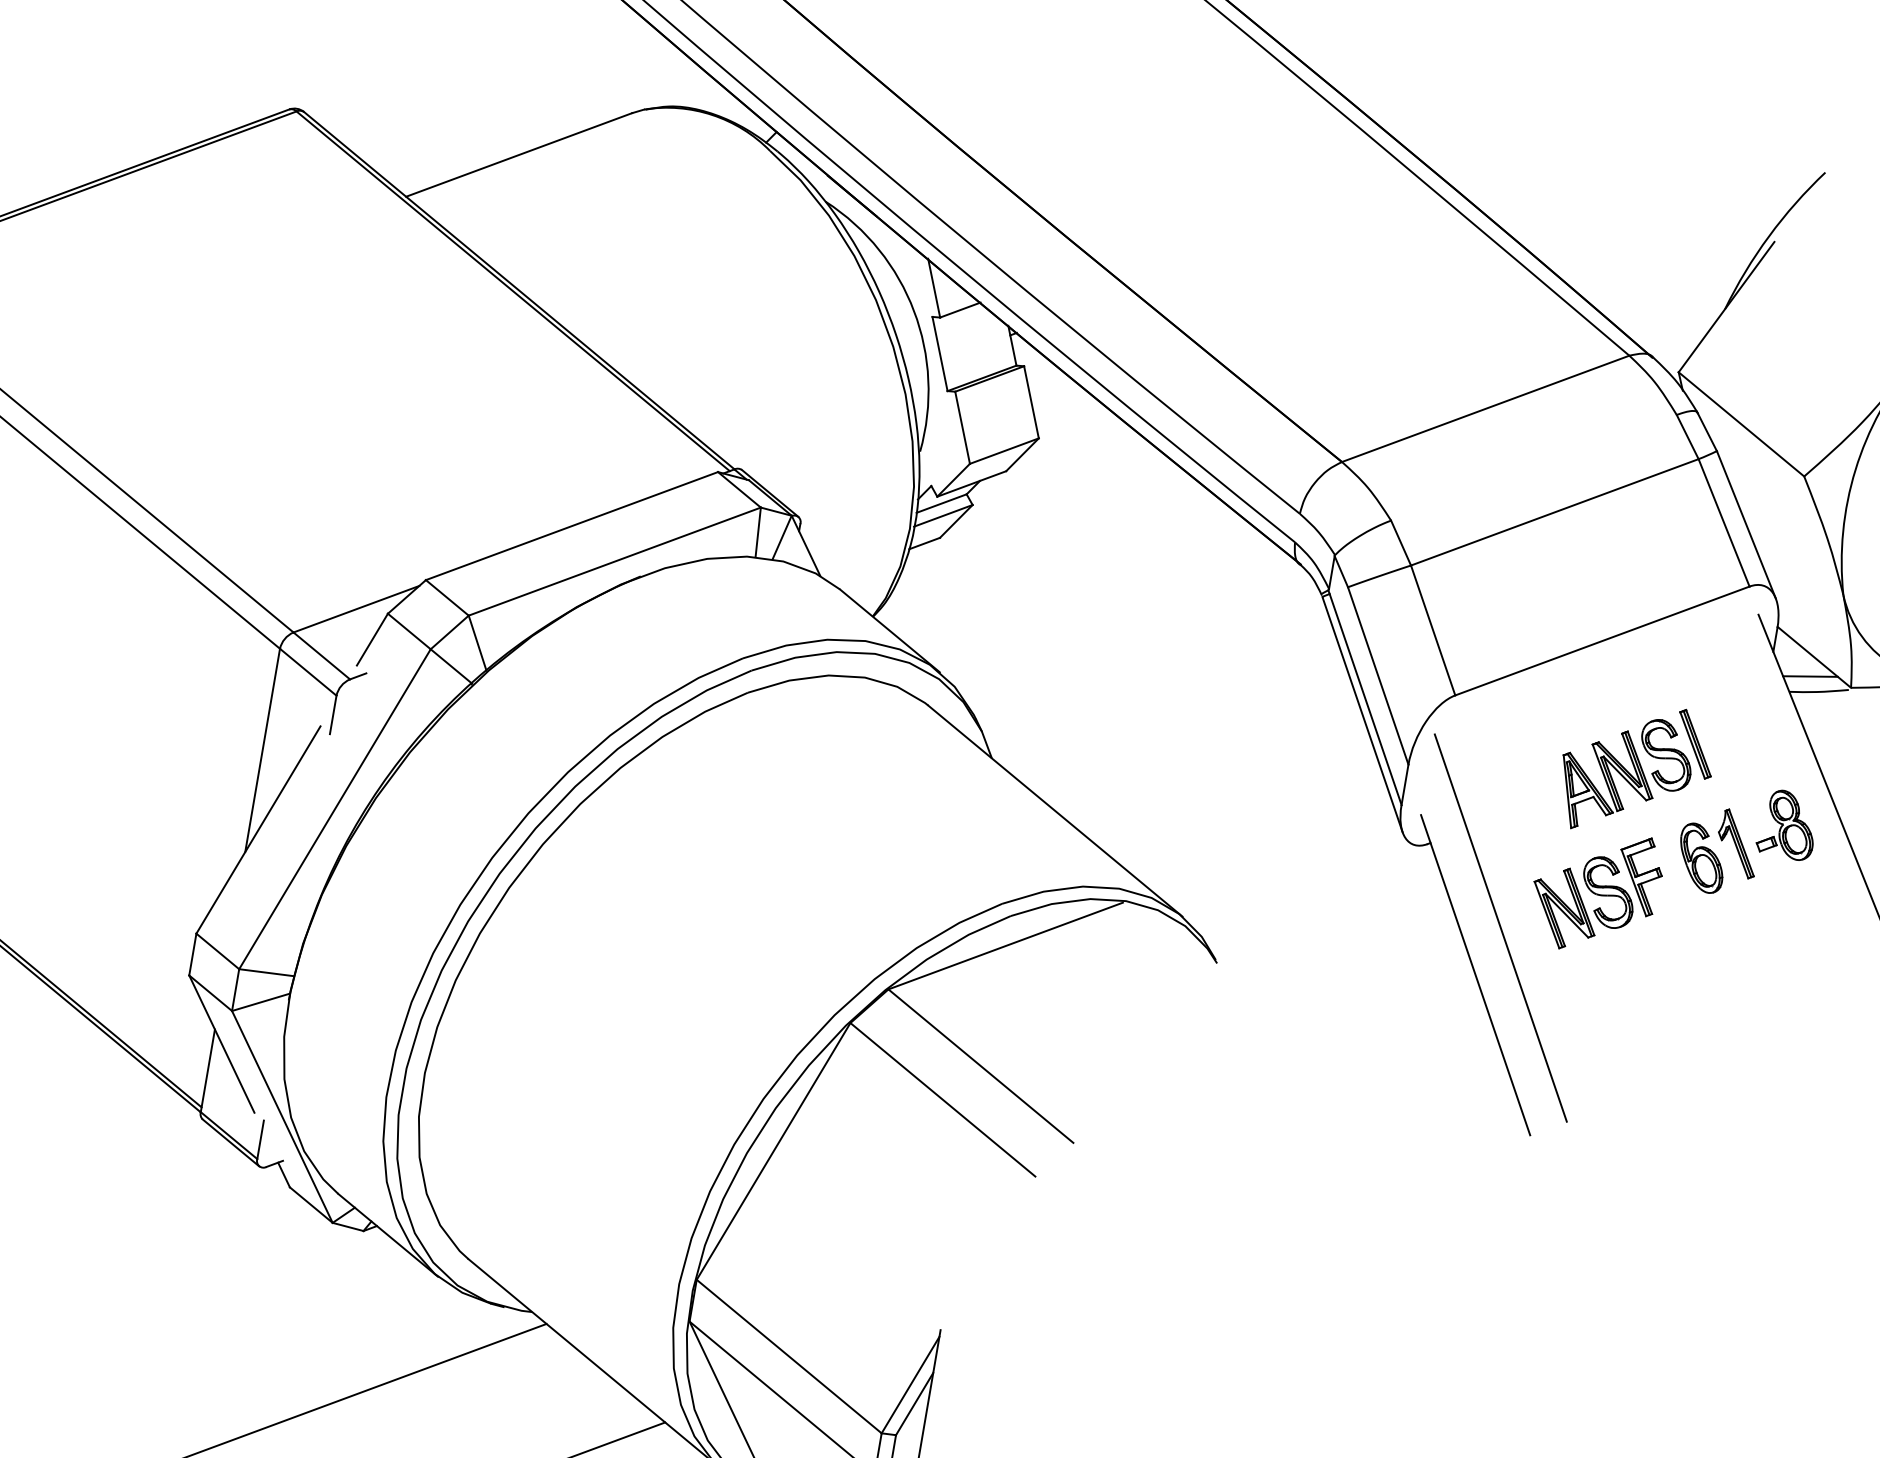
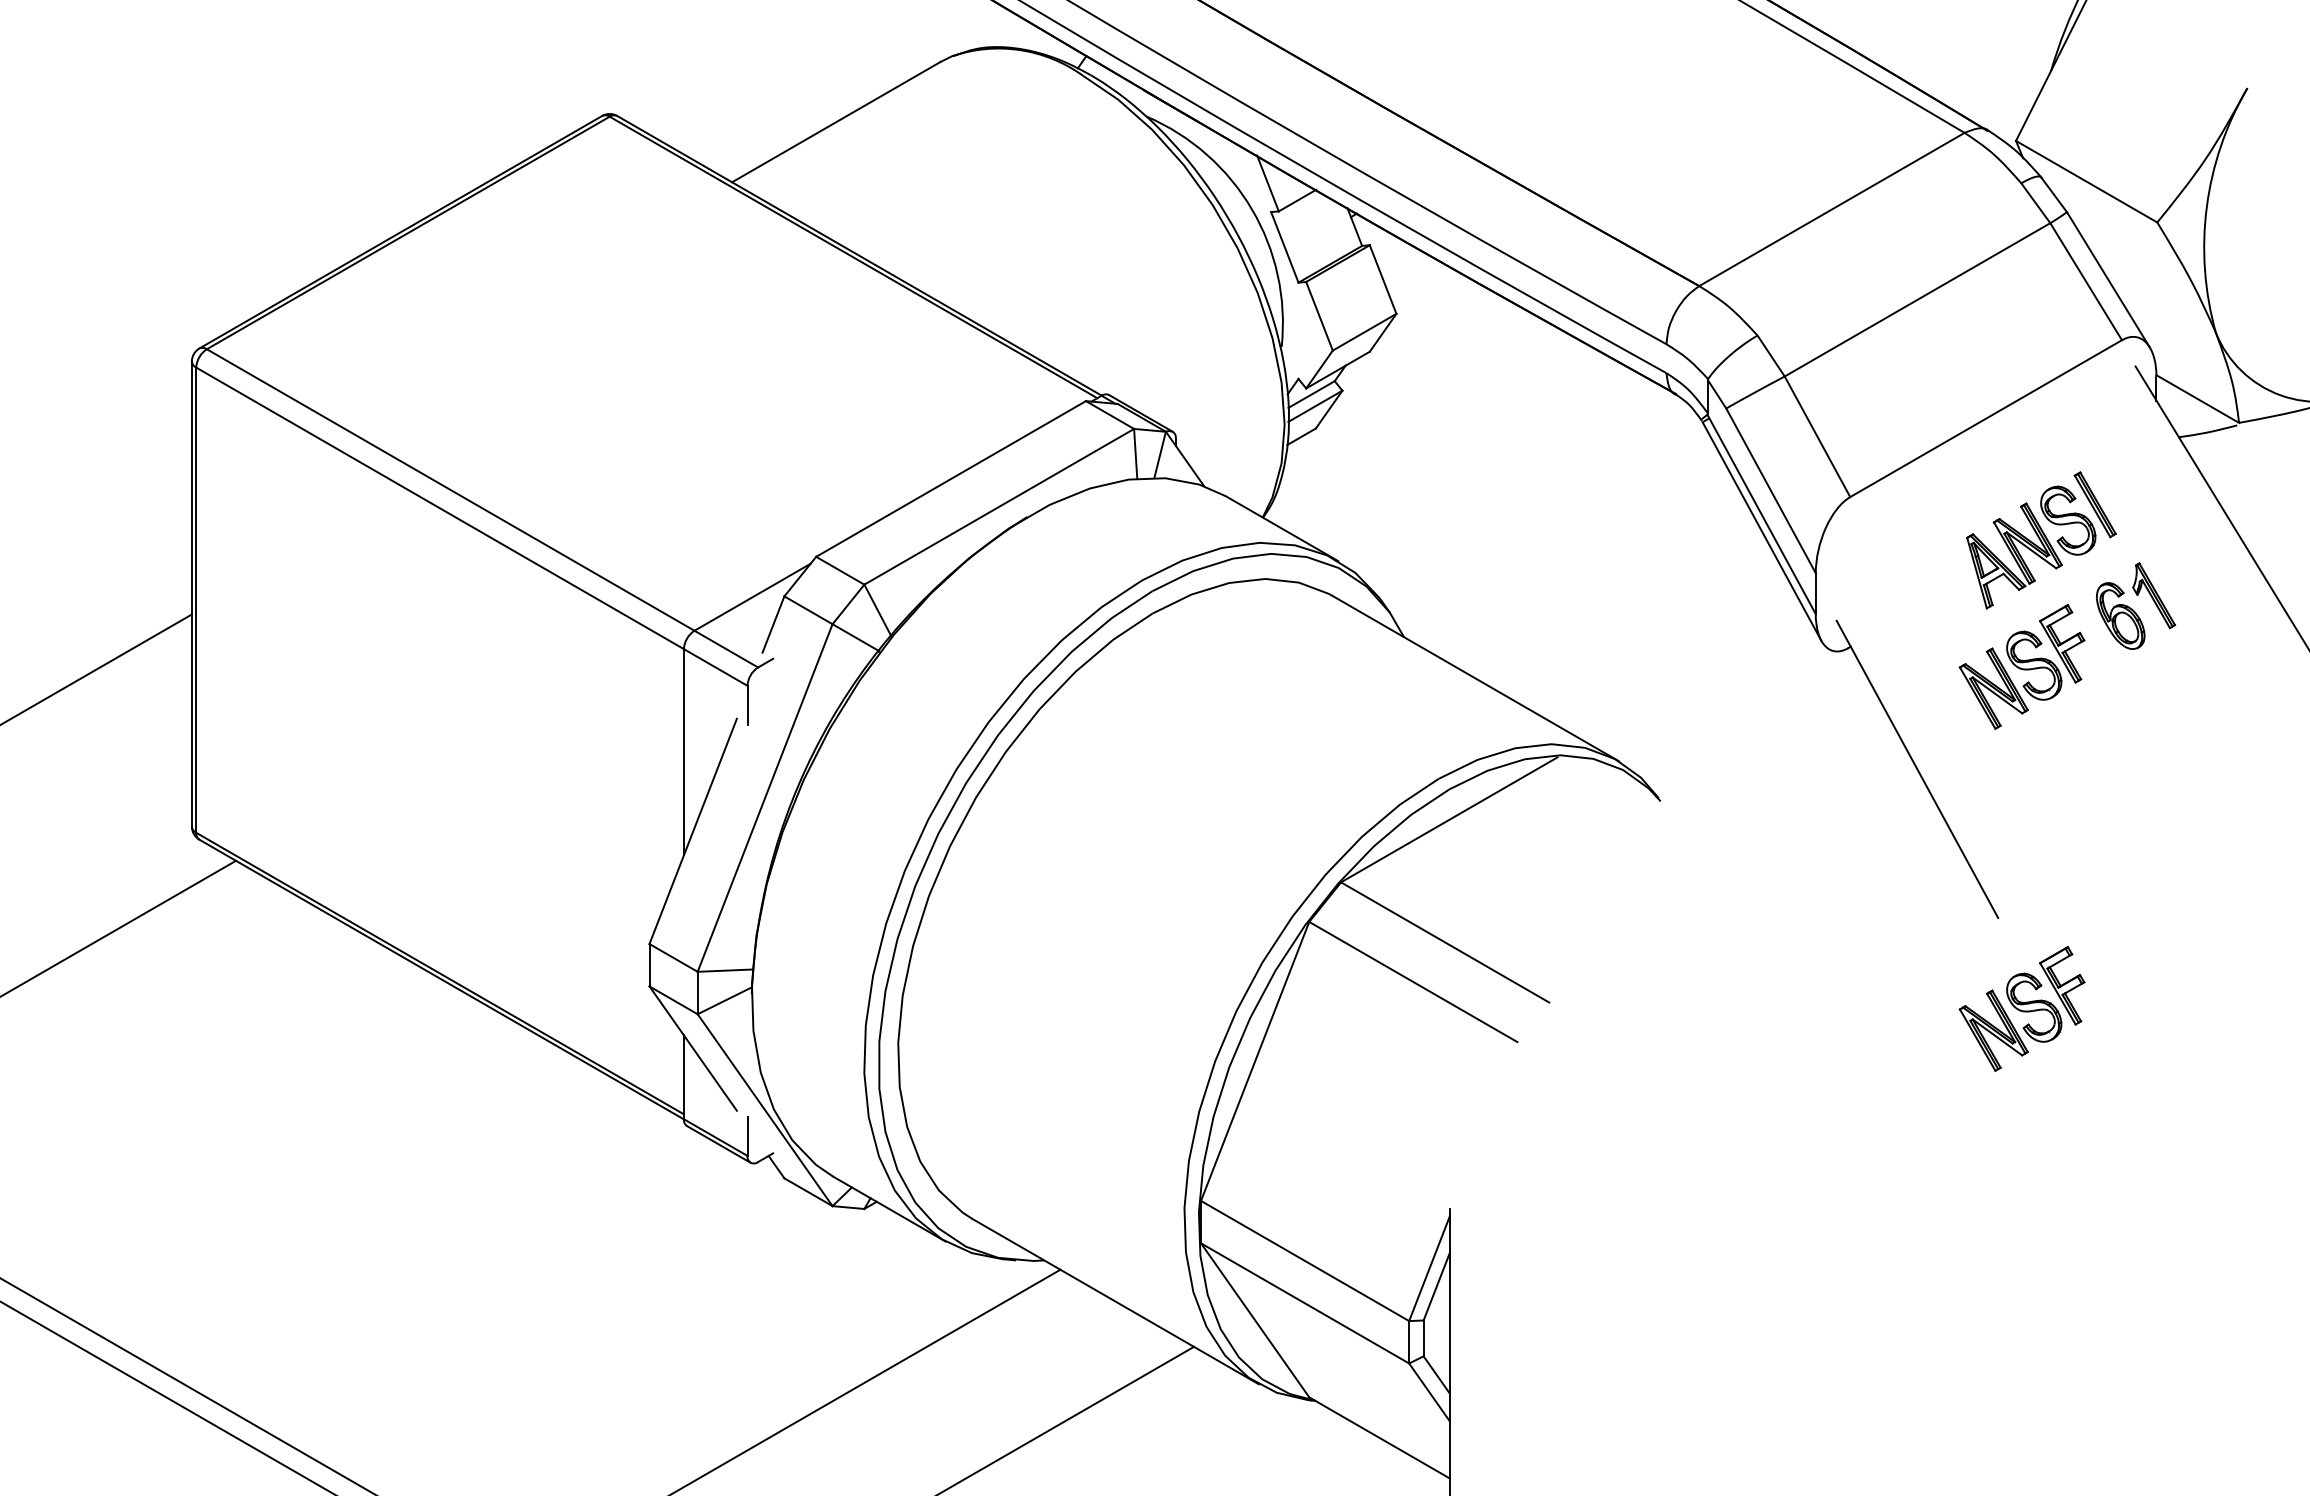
line: (1810, 676) -> (2197, 418), removed
part: (1787, 824) -> (2199, 568), removed
line: (1501, 927) -> (1934, 718), removed
part: (1537, 1228) -> (2021, 1008), added

